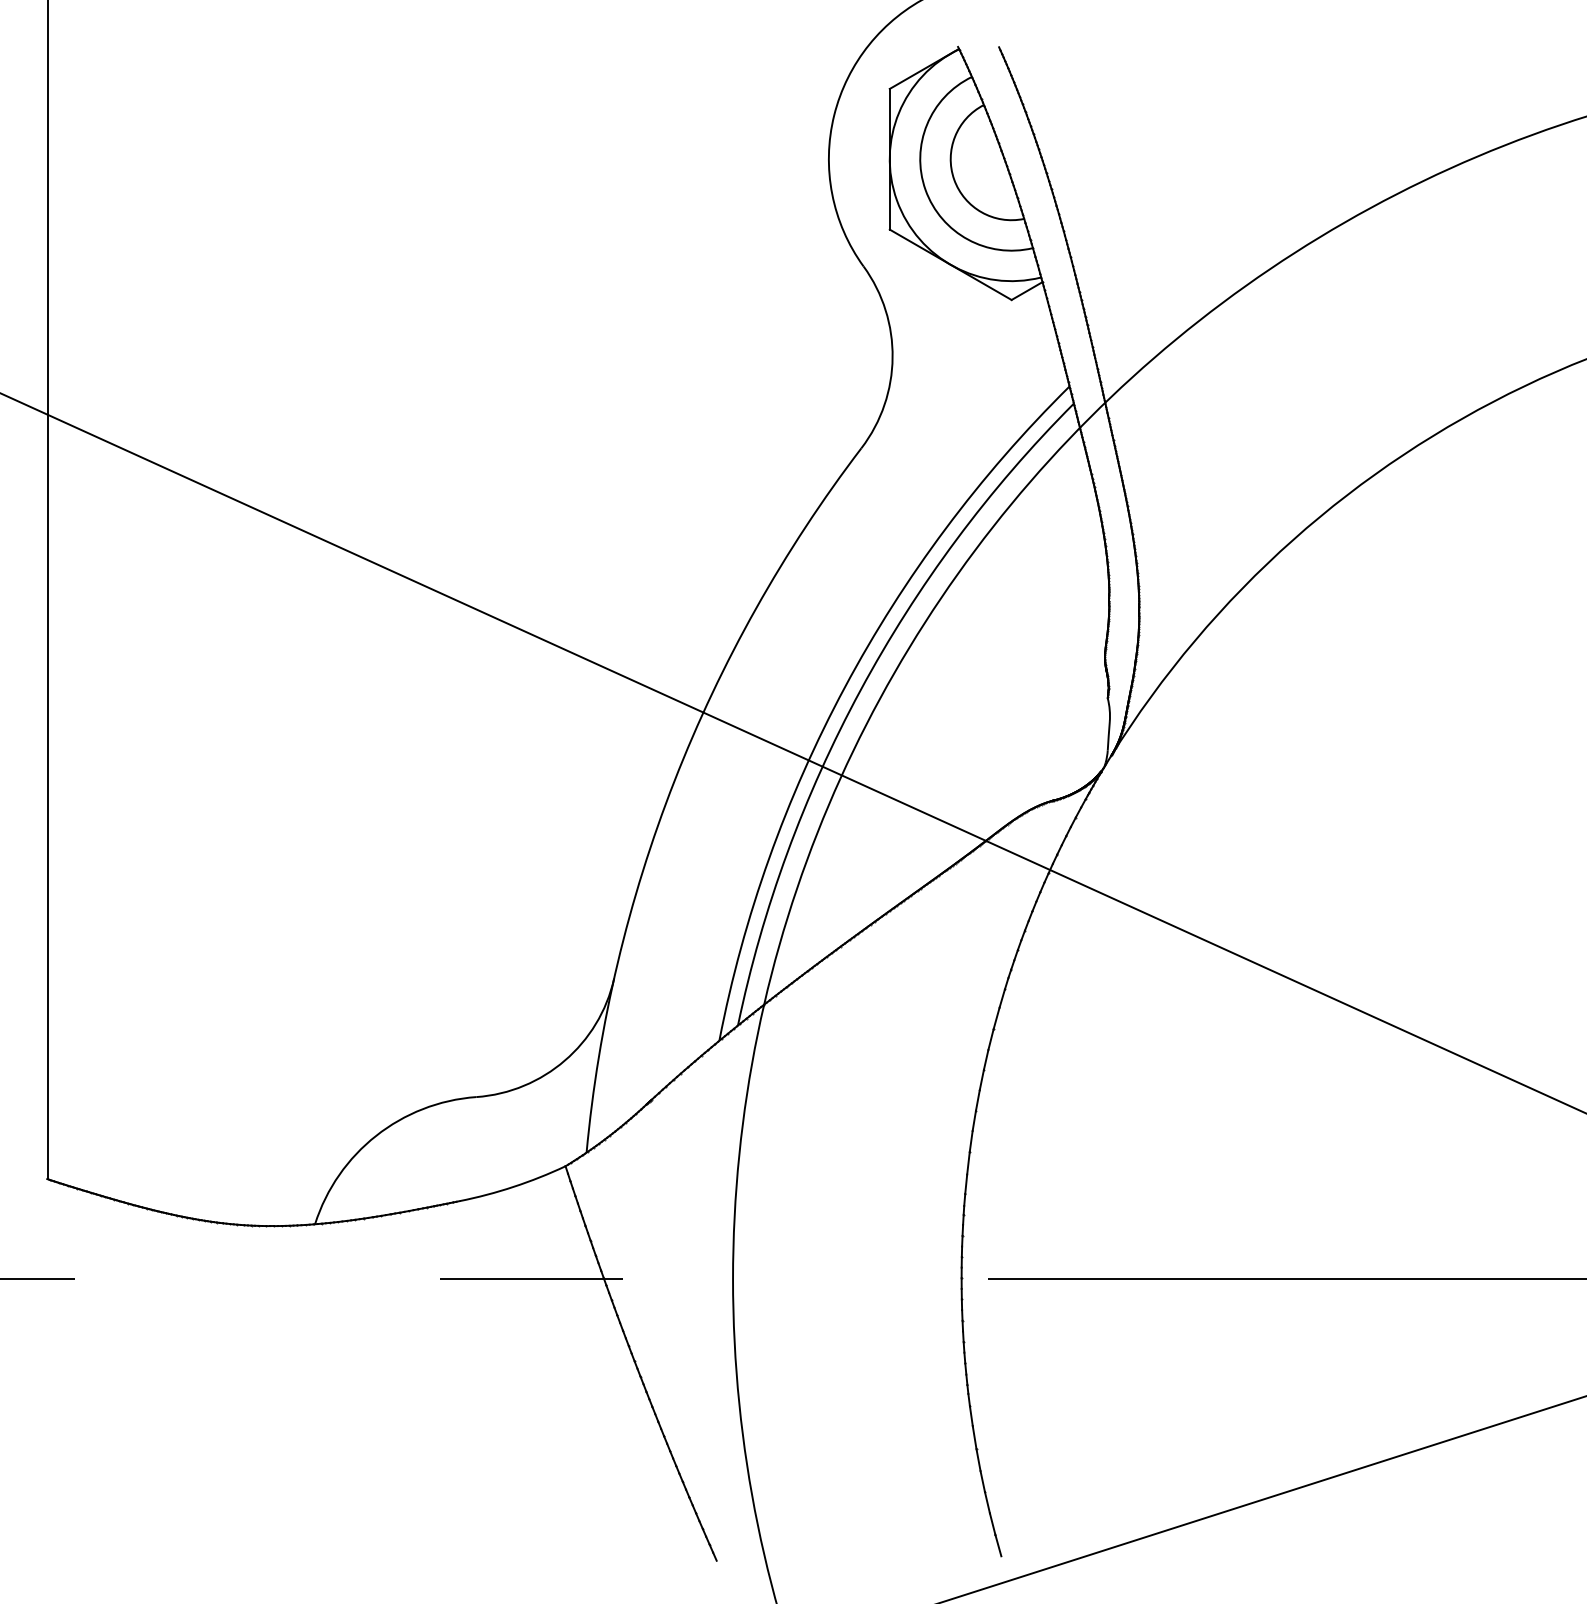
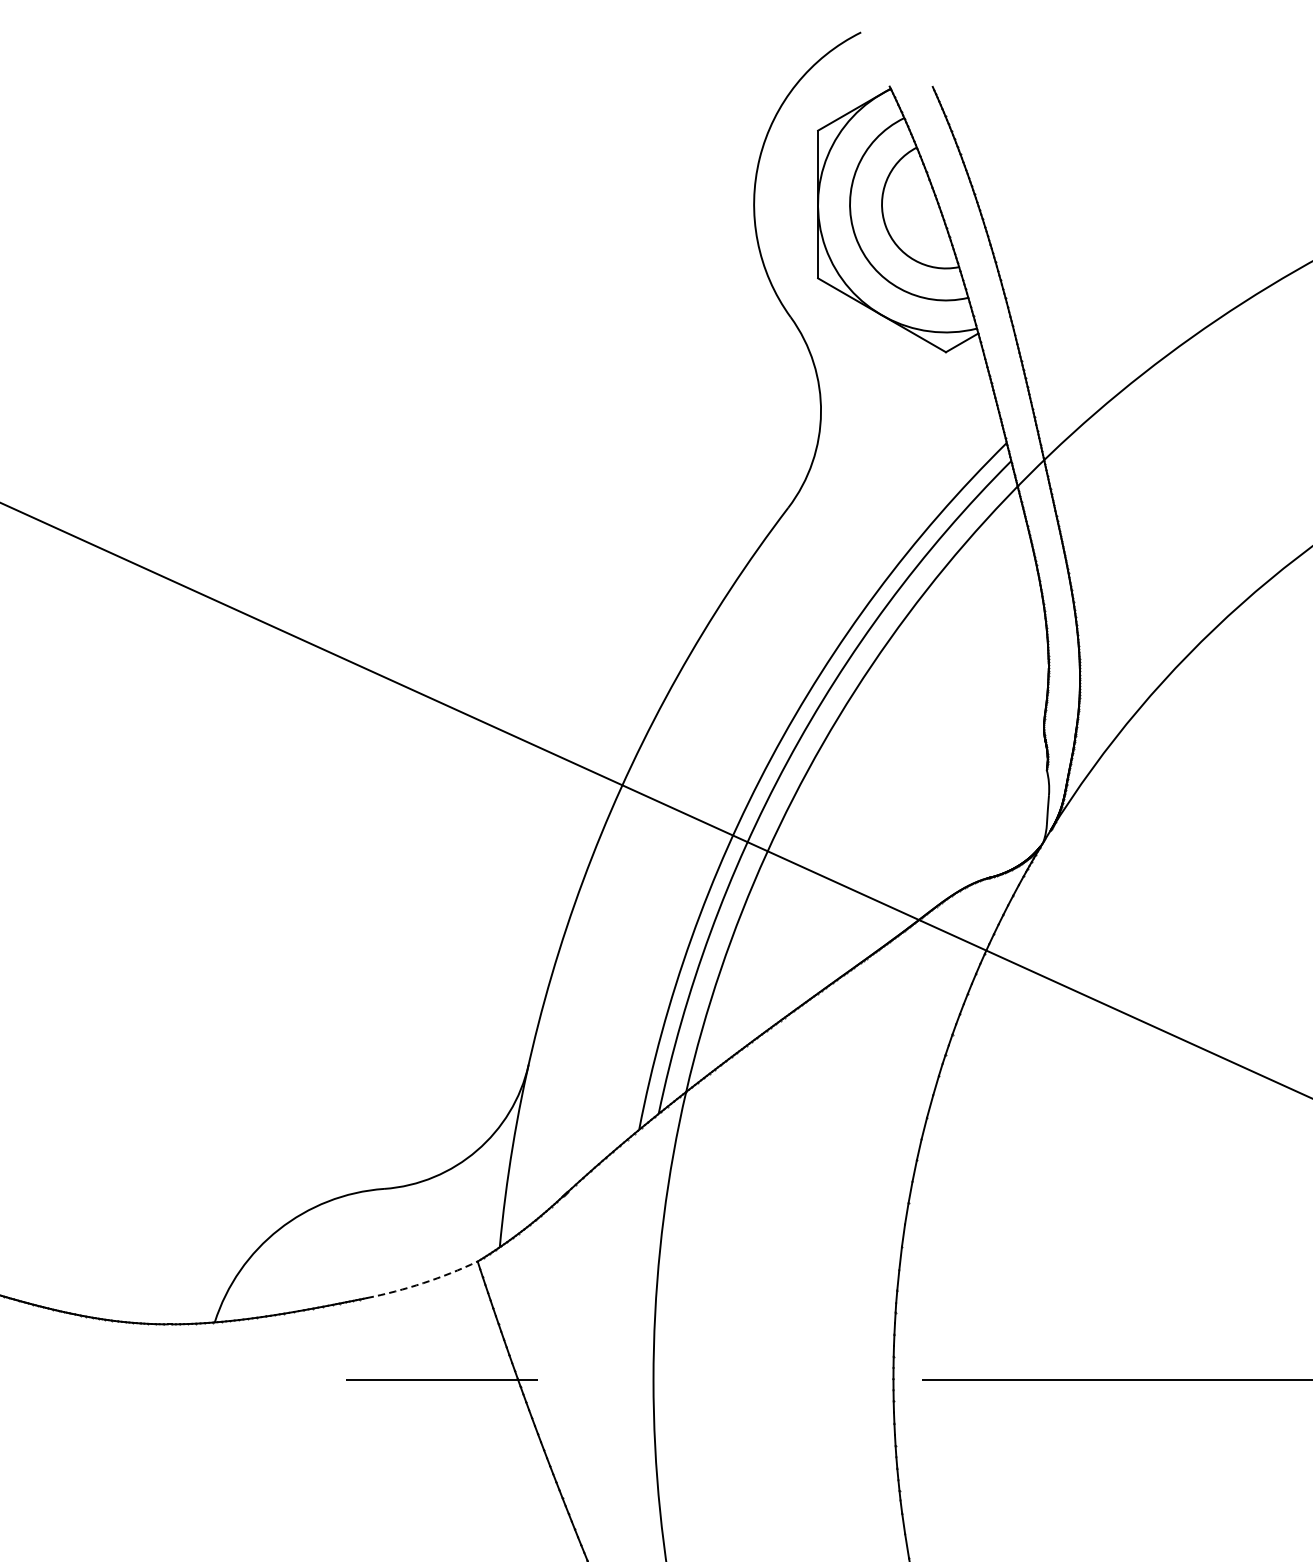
arc: (513, 1186) -> (423, 1282), solid -> dashed

